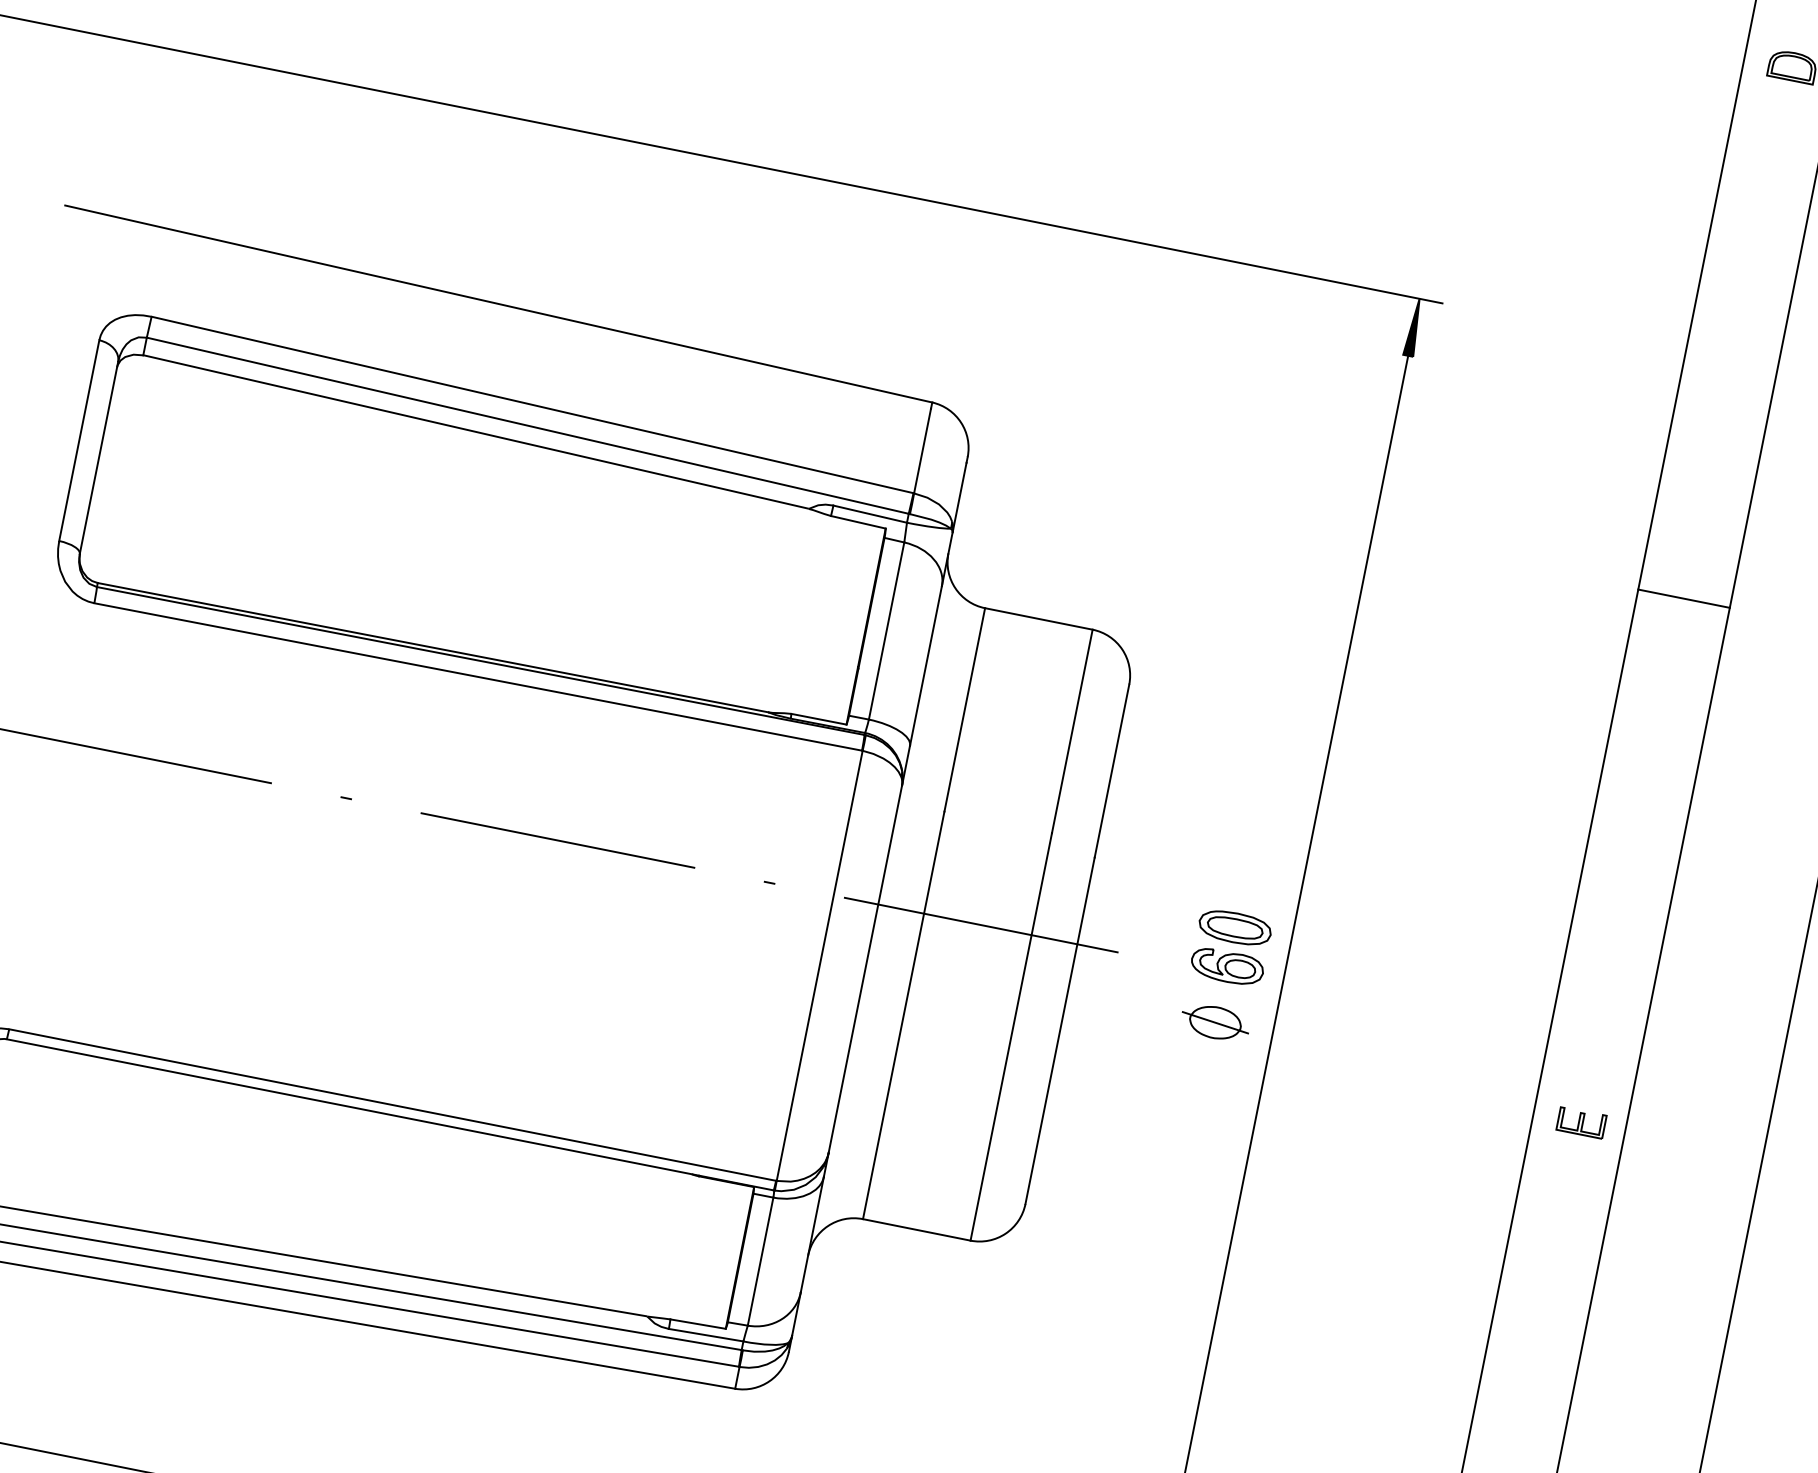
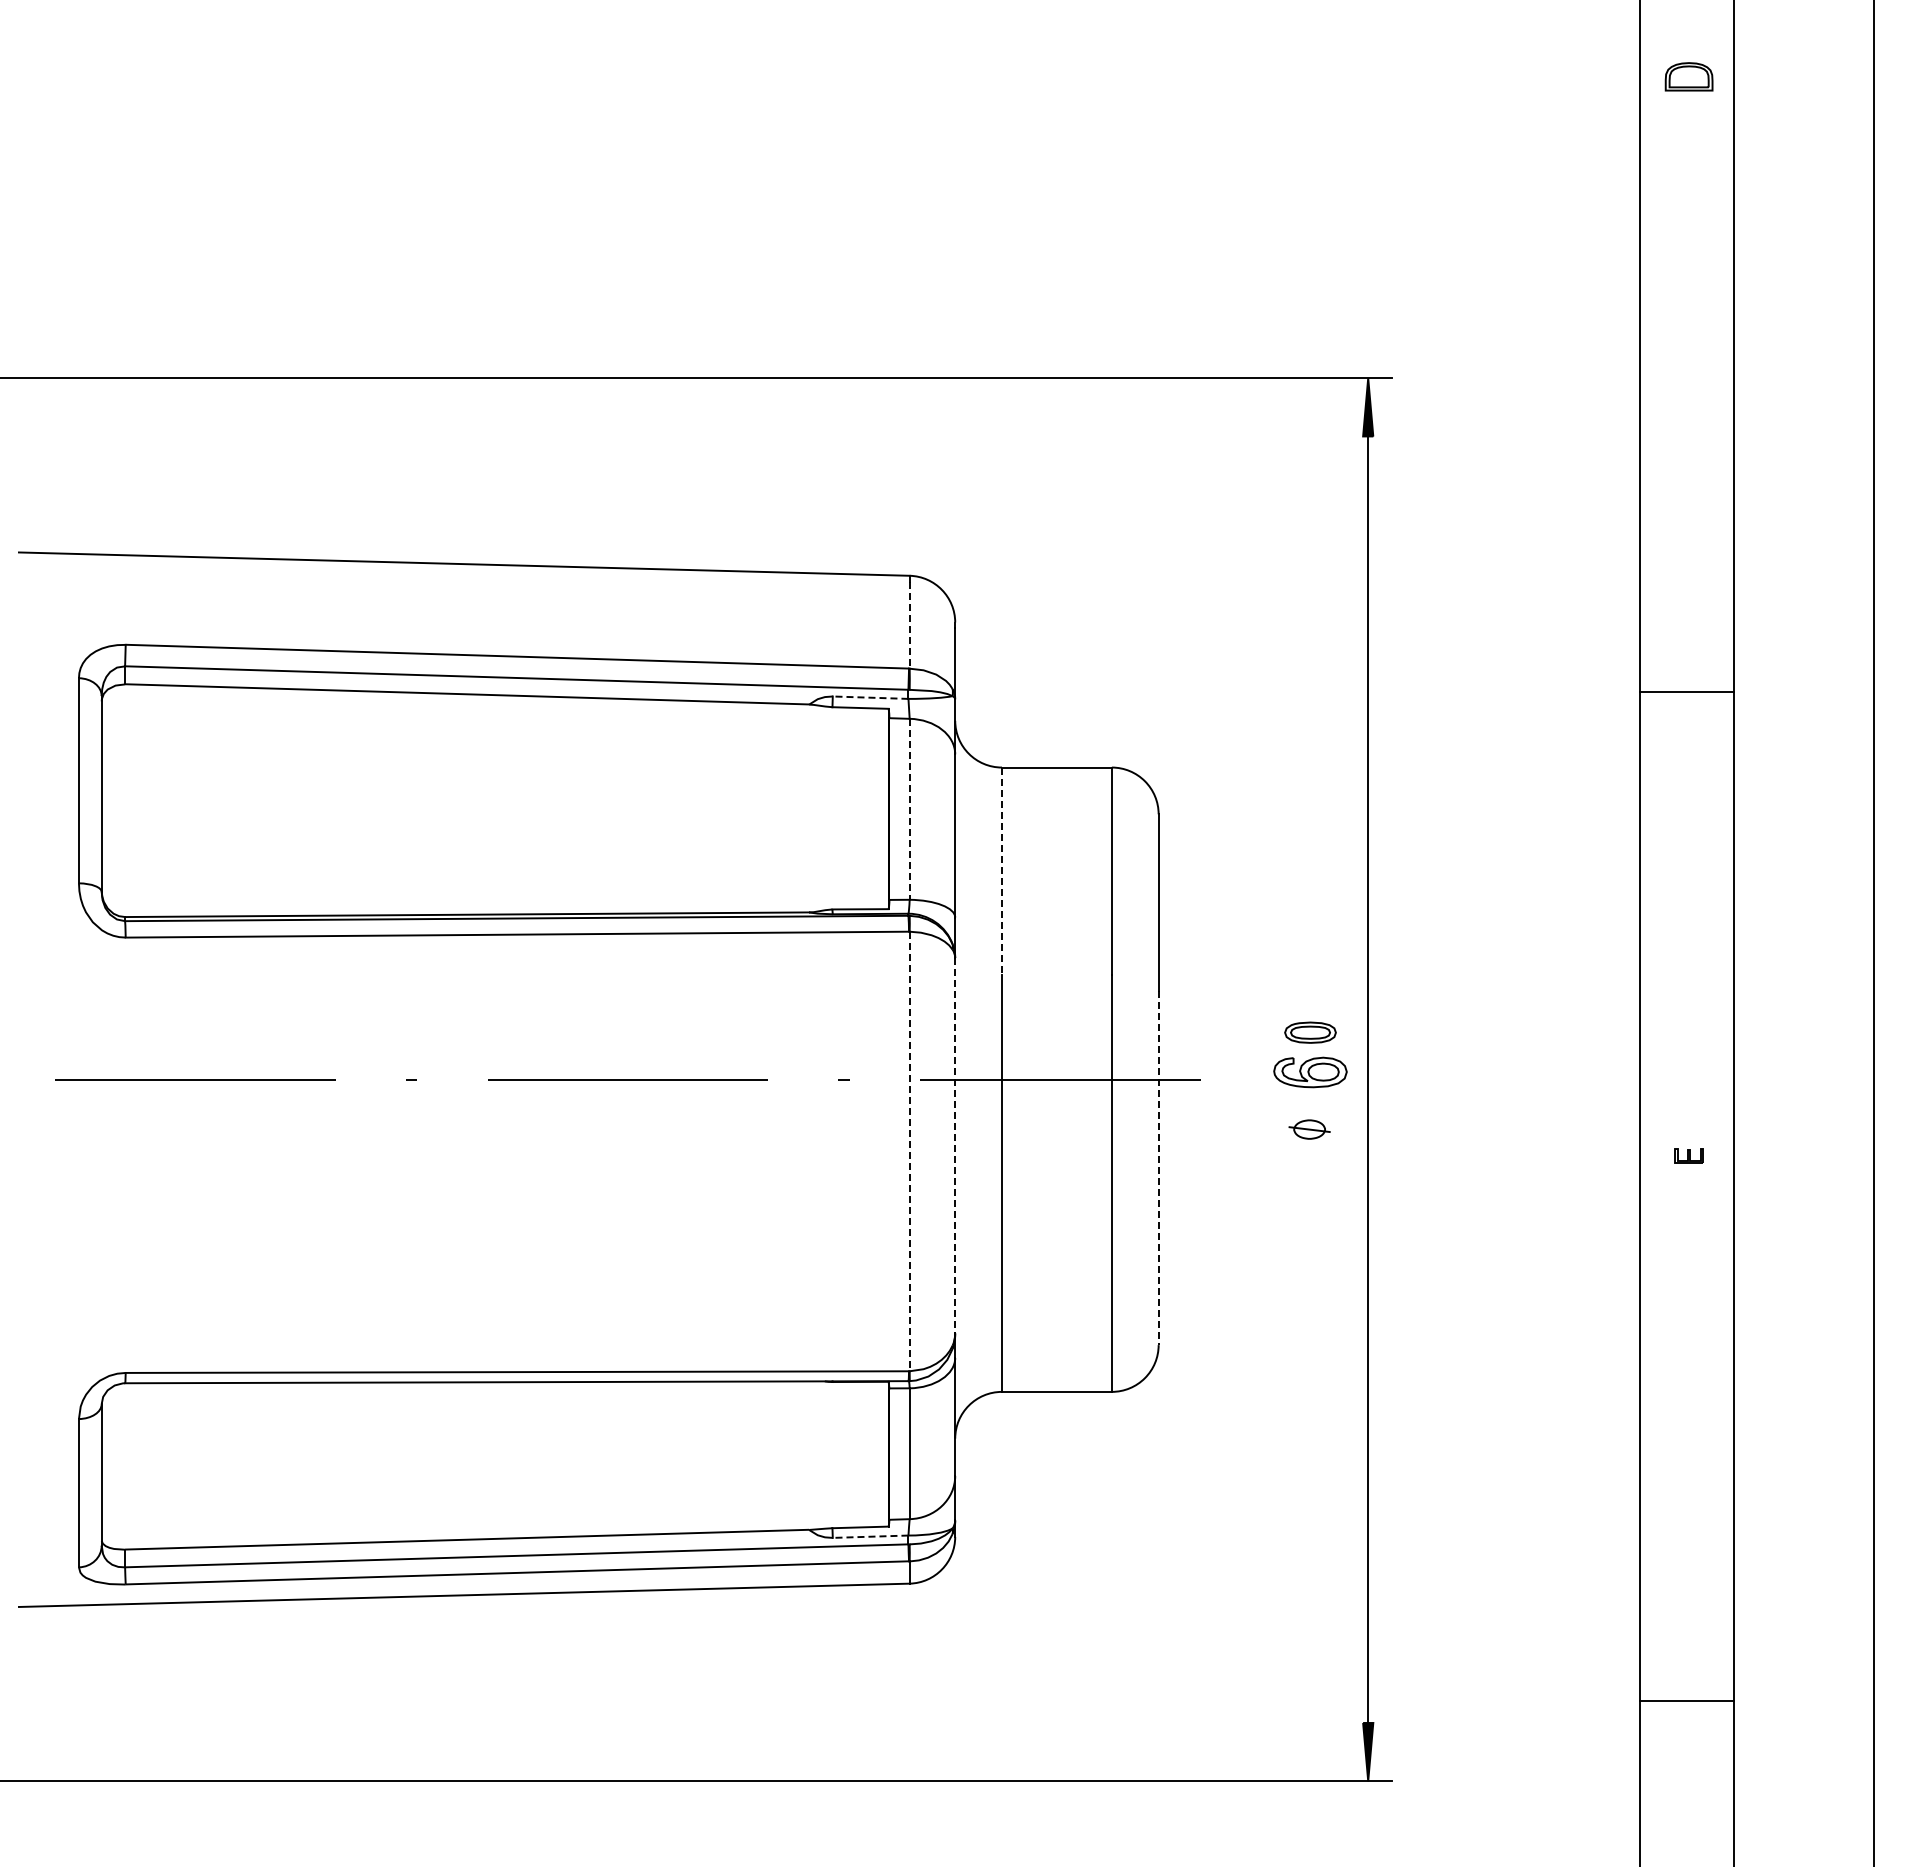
line: (922, 451) -> (909, 625), solid -> dashed
line: (870, 513) -> (870, 697), solid -> dashed
line: (1683, 598) -> (1686, 691), moved
line: (886, 631) -> (909, 809), solid -> dashed
line: (964, 709) -> (1001, 871), solid -> dashed
part: (1235, 927) -> (1310, 1032), size x0.7
line: (819, 965) -> (909, 1151), solid -> dashed
line: (865, 968) -> (955, 1145), solid -> dashed
part: (1215, 1022) -> (1309, 1129), size x0.6
line: (1059, 1031) -> (1158, 1168), solid -> dashed
part: (1582, 1122) -> (1689, 1155), size x0.6
line: (706, 1334) -> (870, 1536), solid -> dashed

